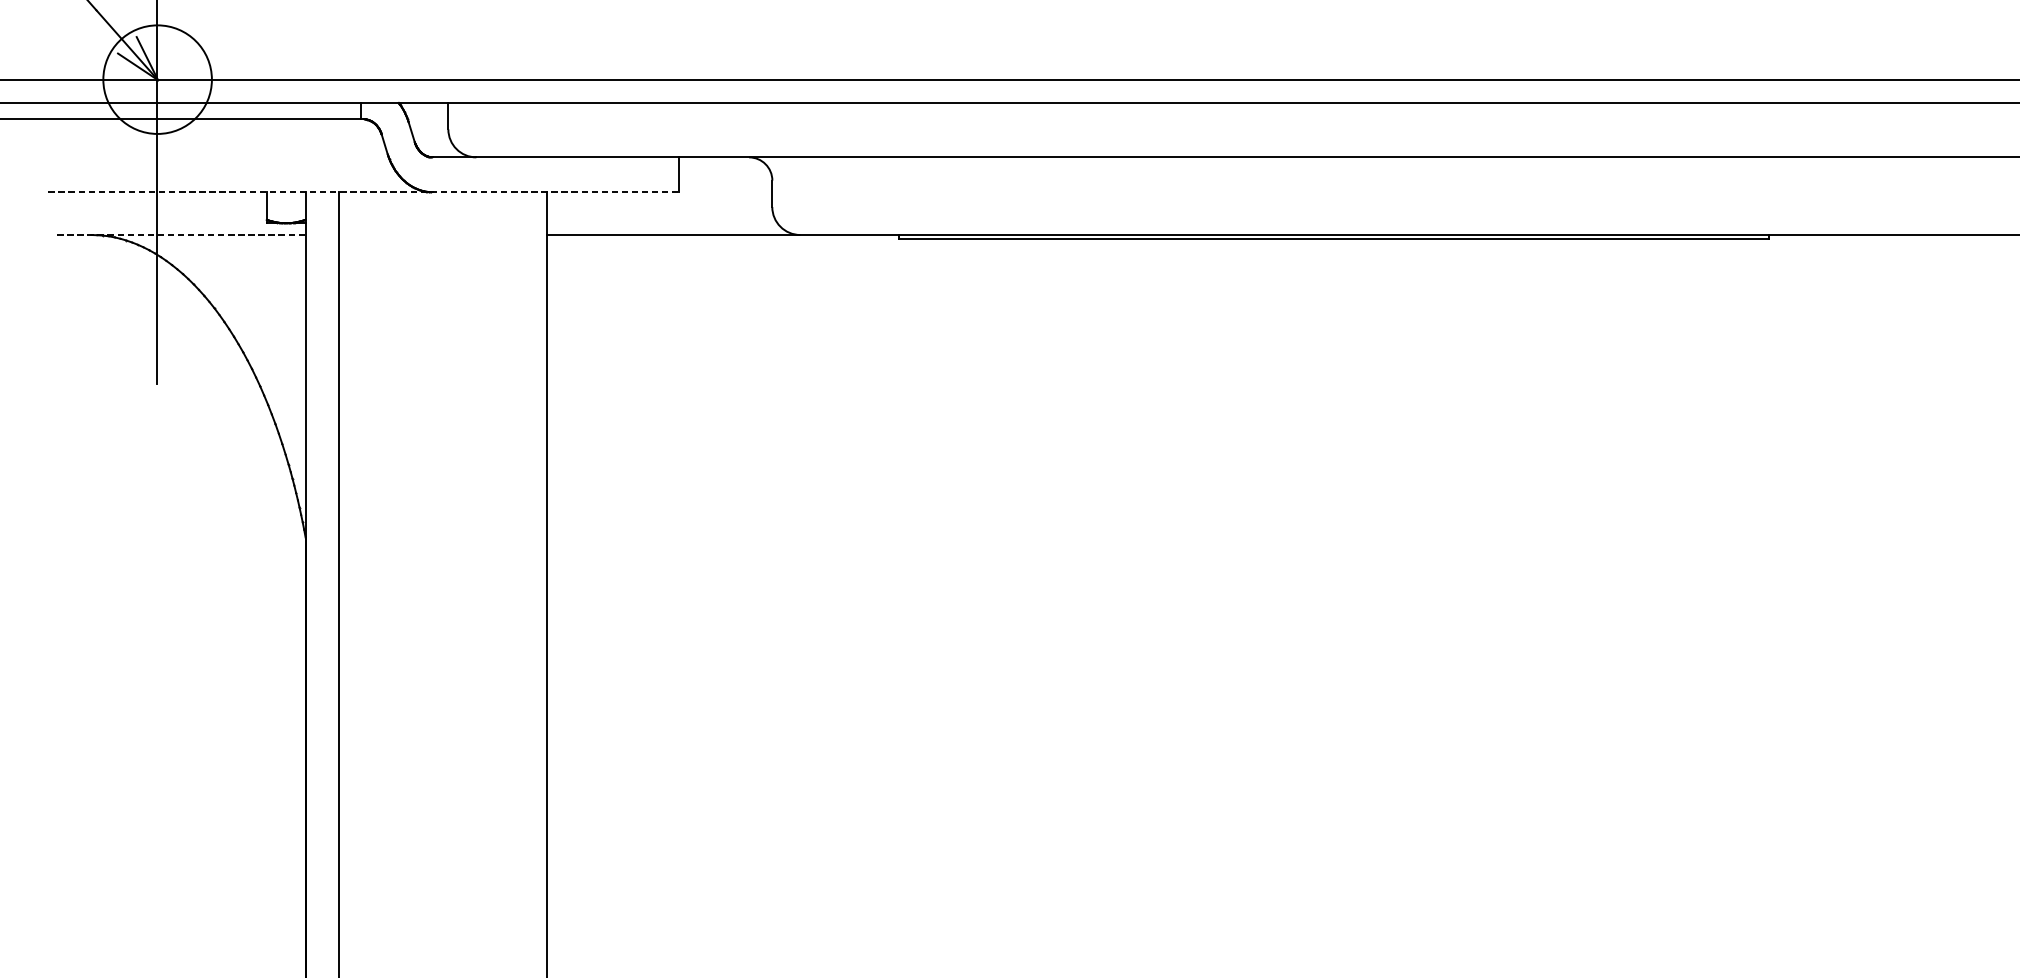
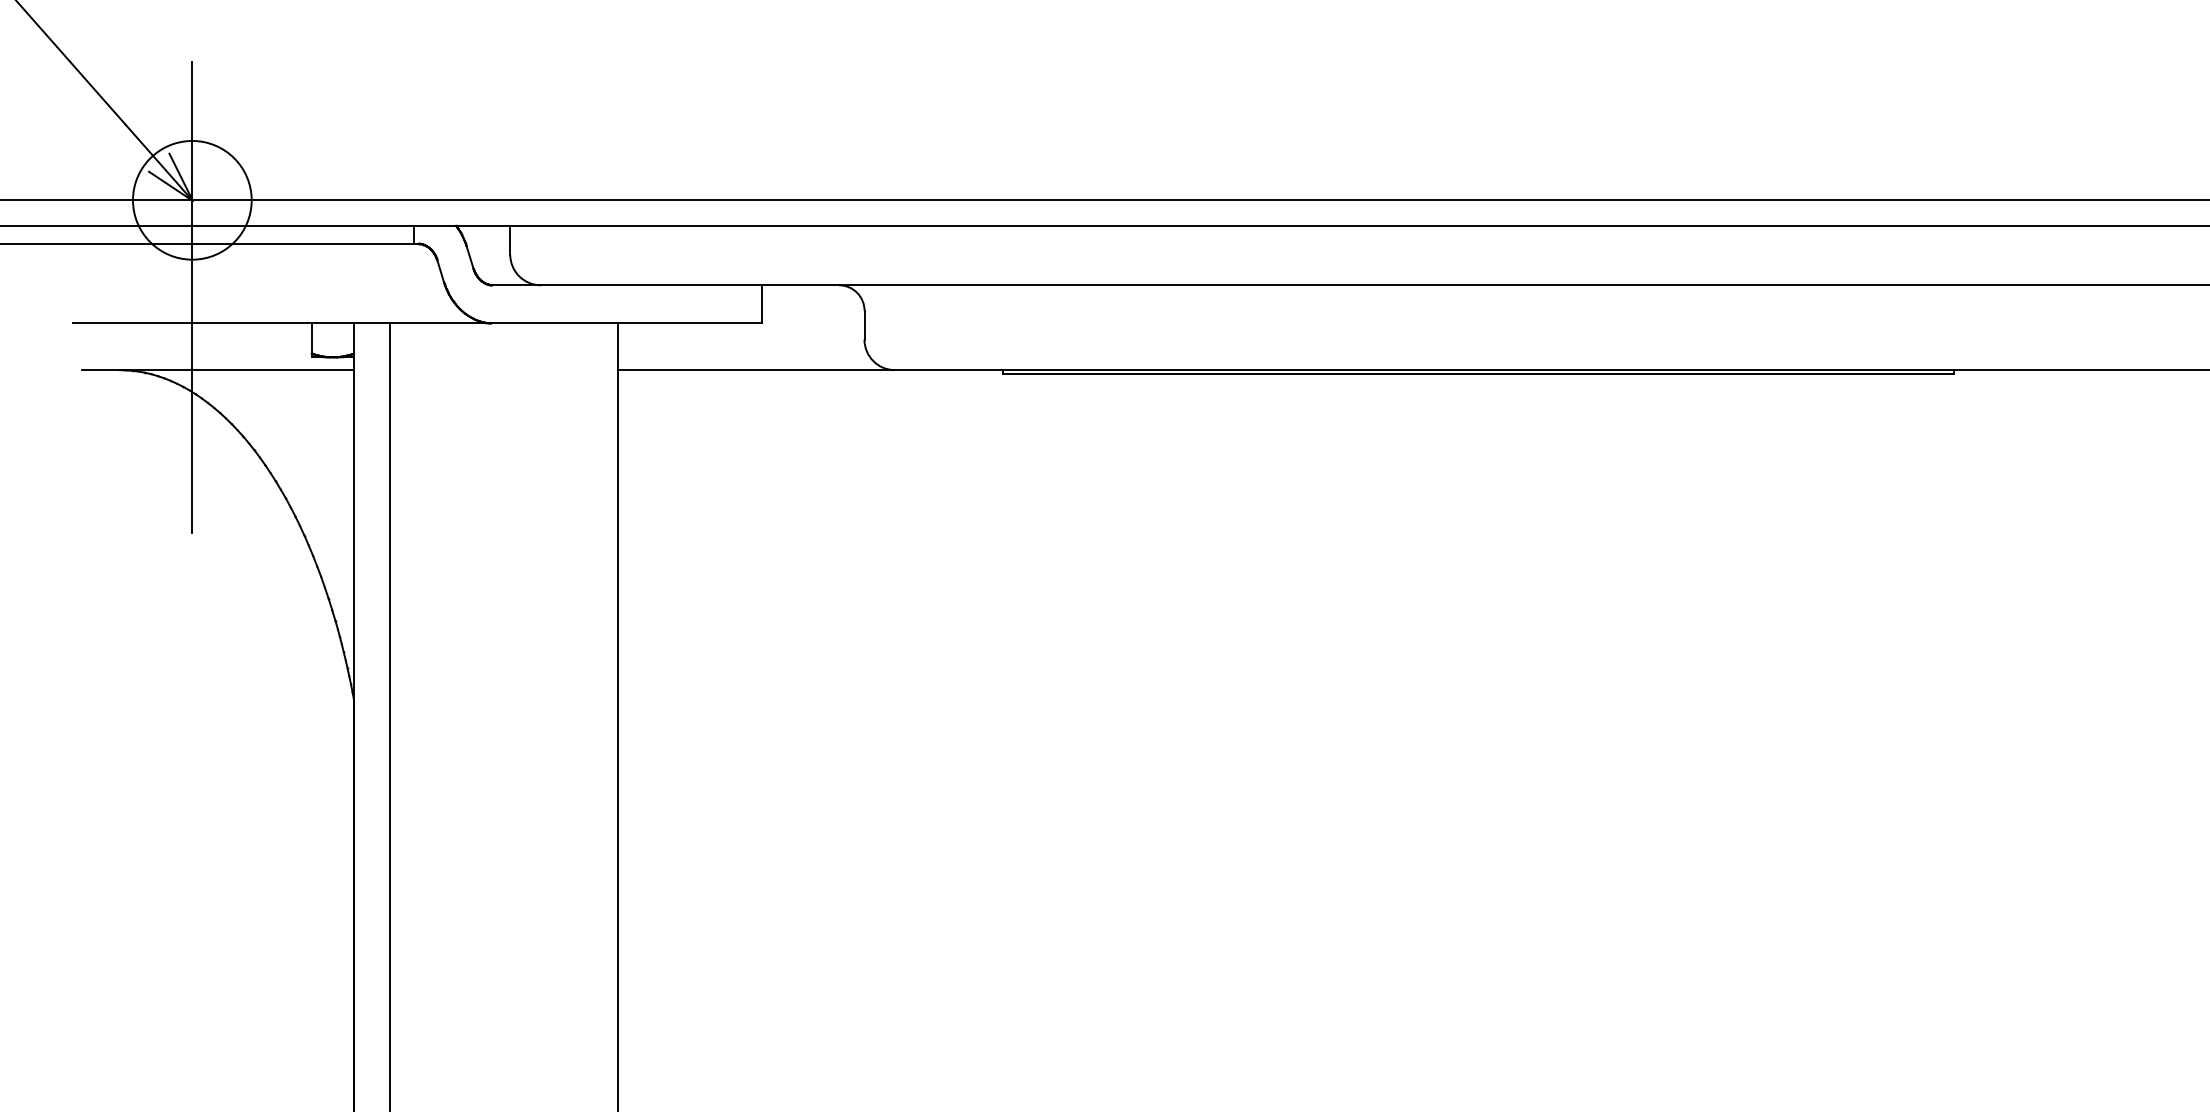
line: (363, 192) -> (417, 323), dashed -> solid
line: (181, 235) -> (218, 370), dashed -> solid

